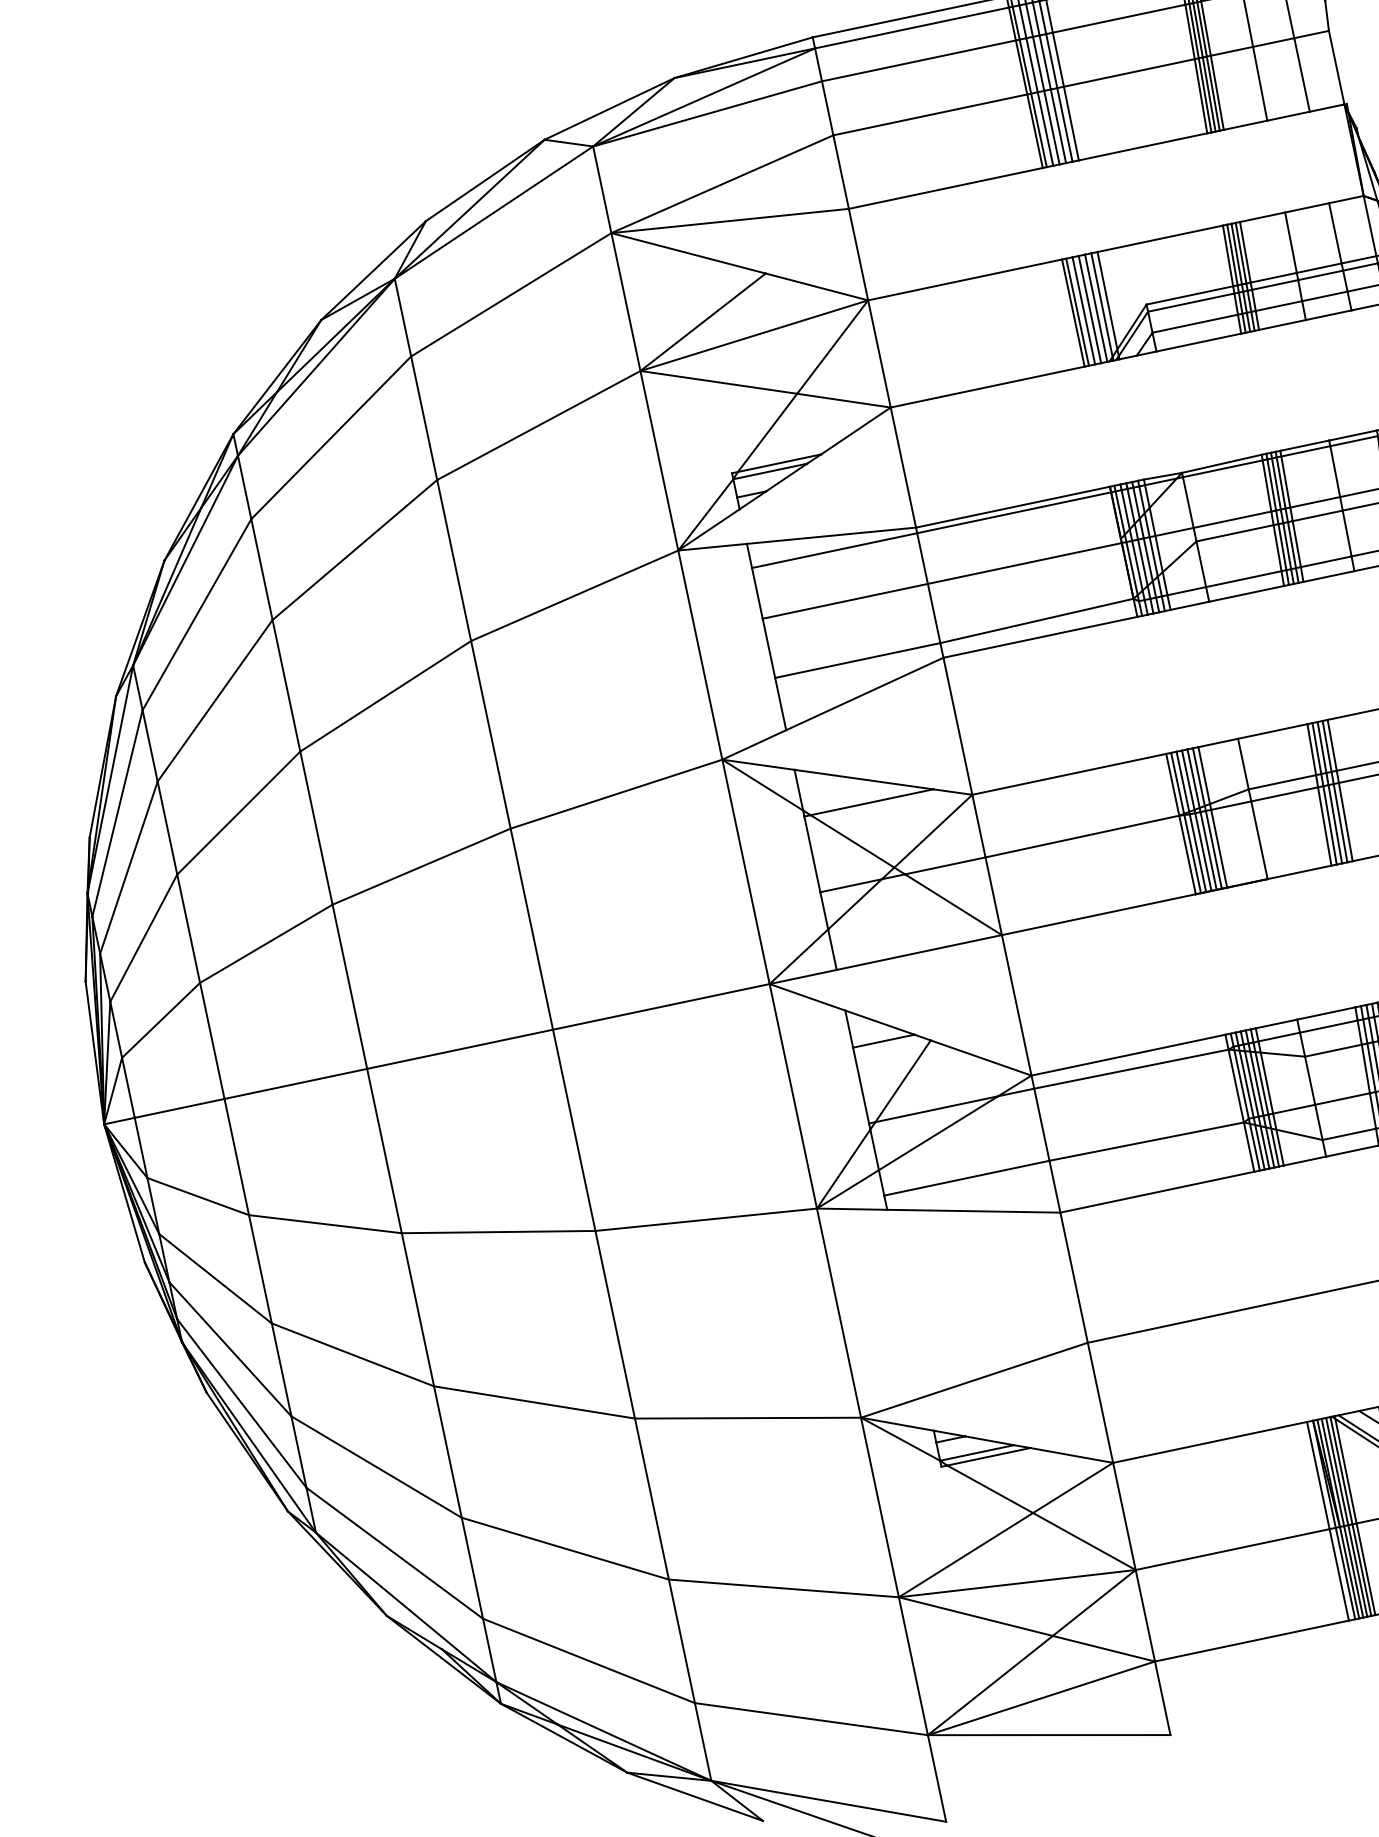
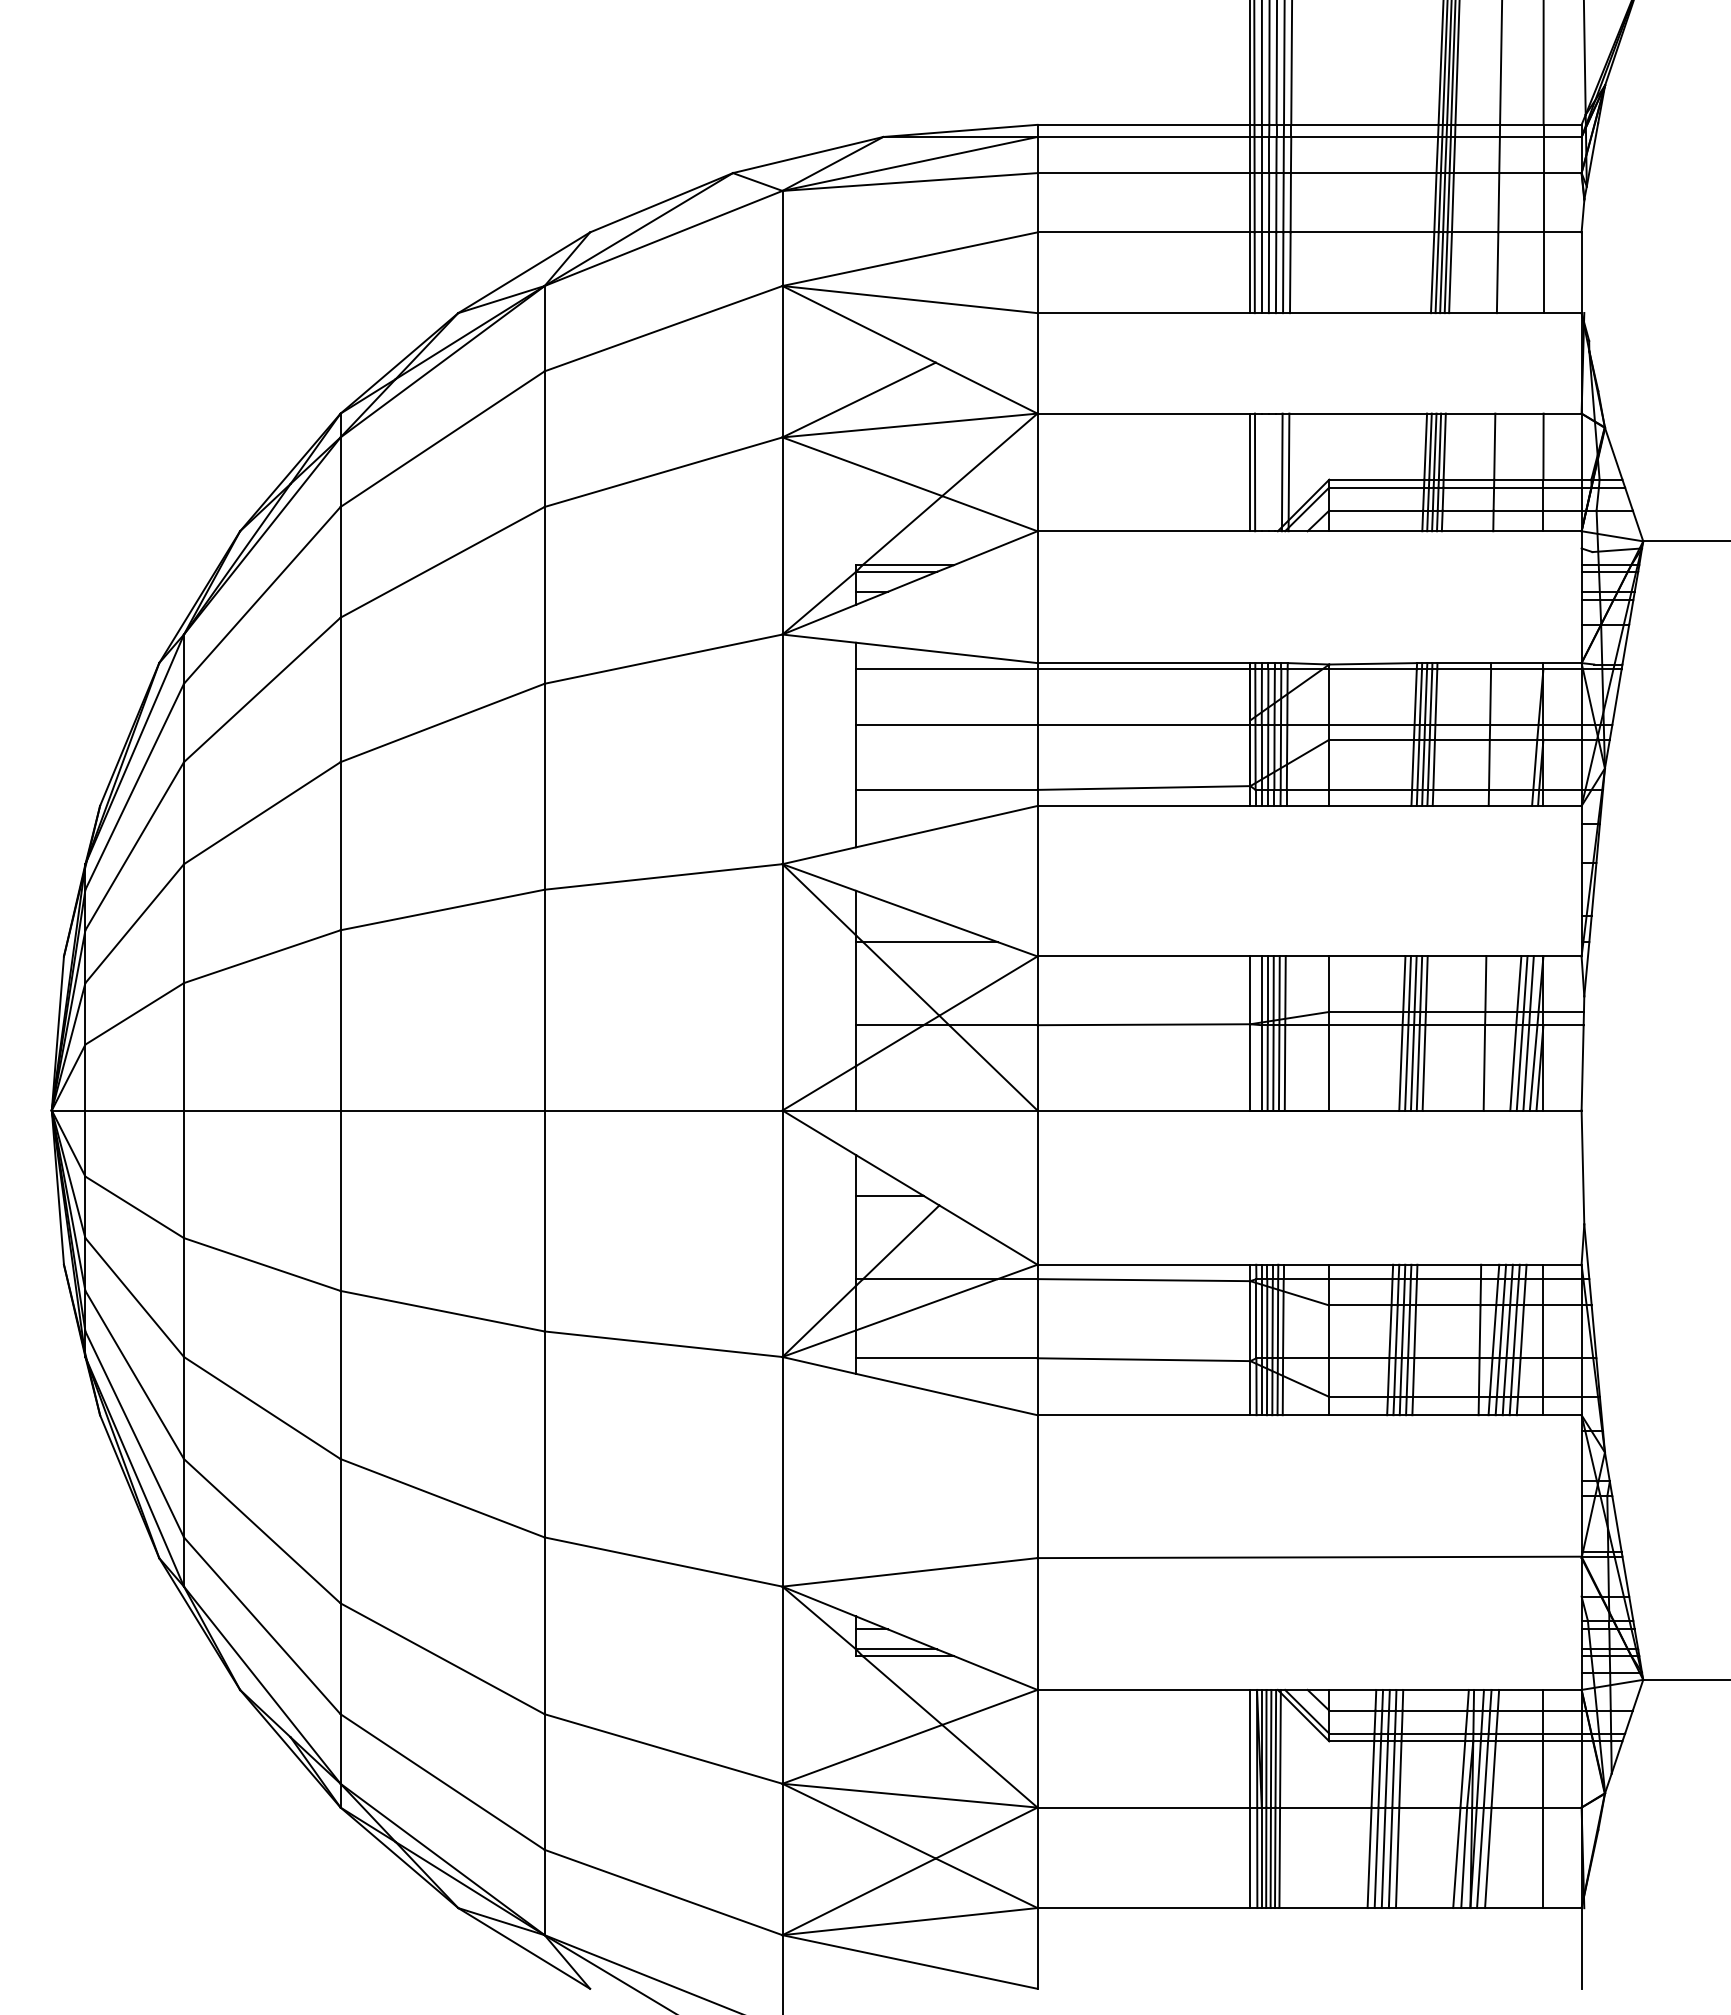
line: (1096, 308) -> (1275, 472), removed
line: (1089, 309) -> (1268, 472), removed
line: (1083, 311) -> (1261, 472), removed
line: (1185, 823) -> (1255, 1033), removed

